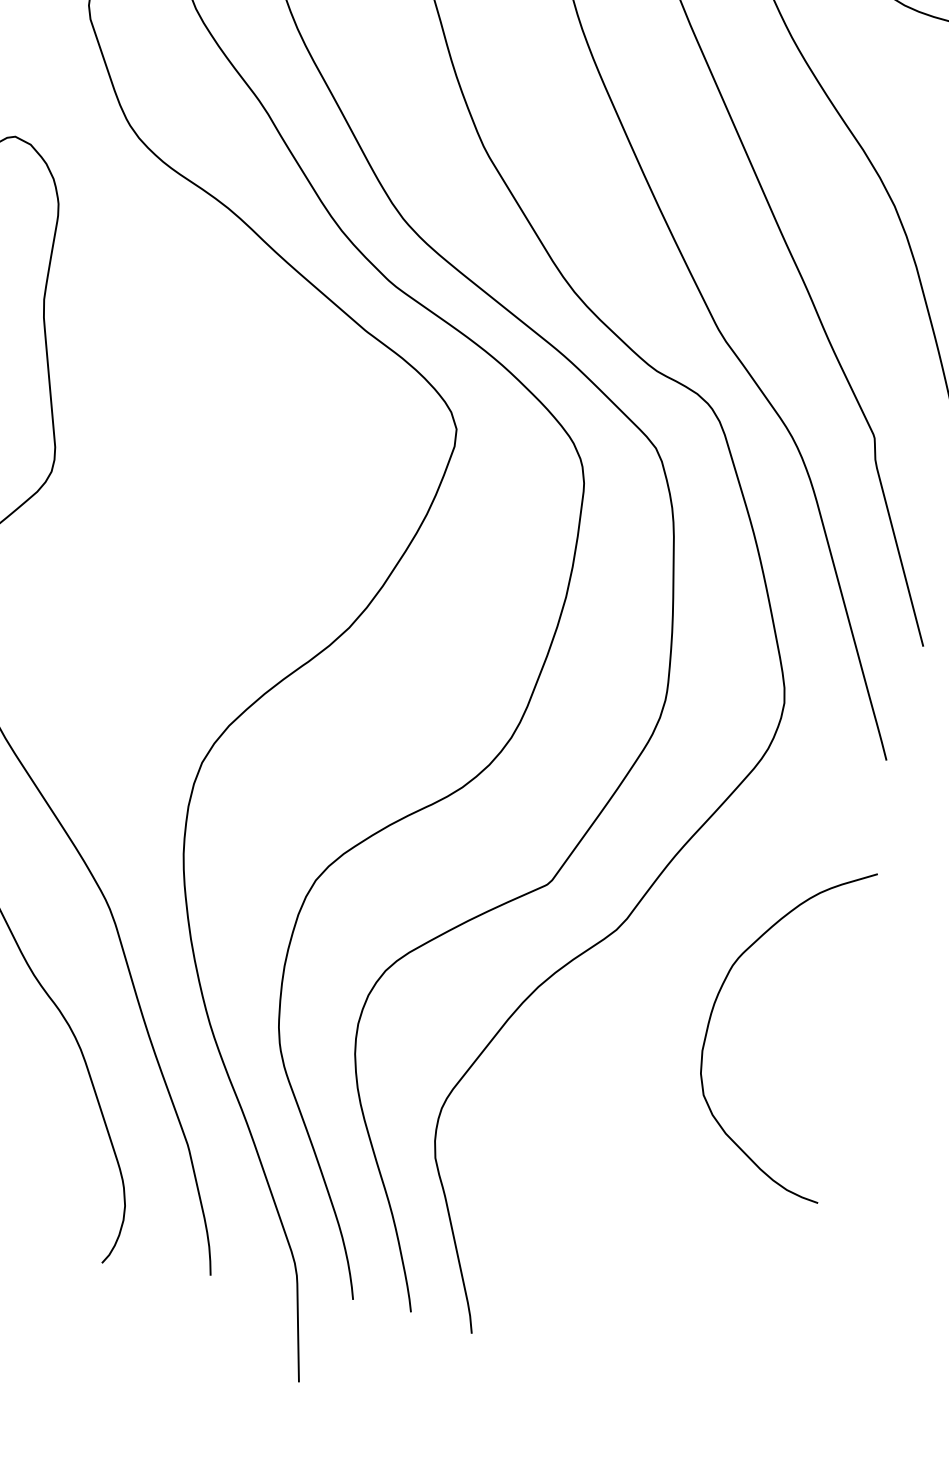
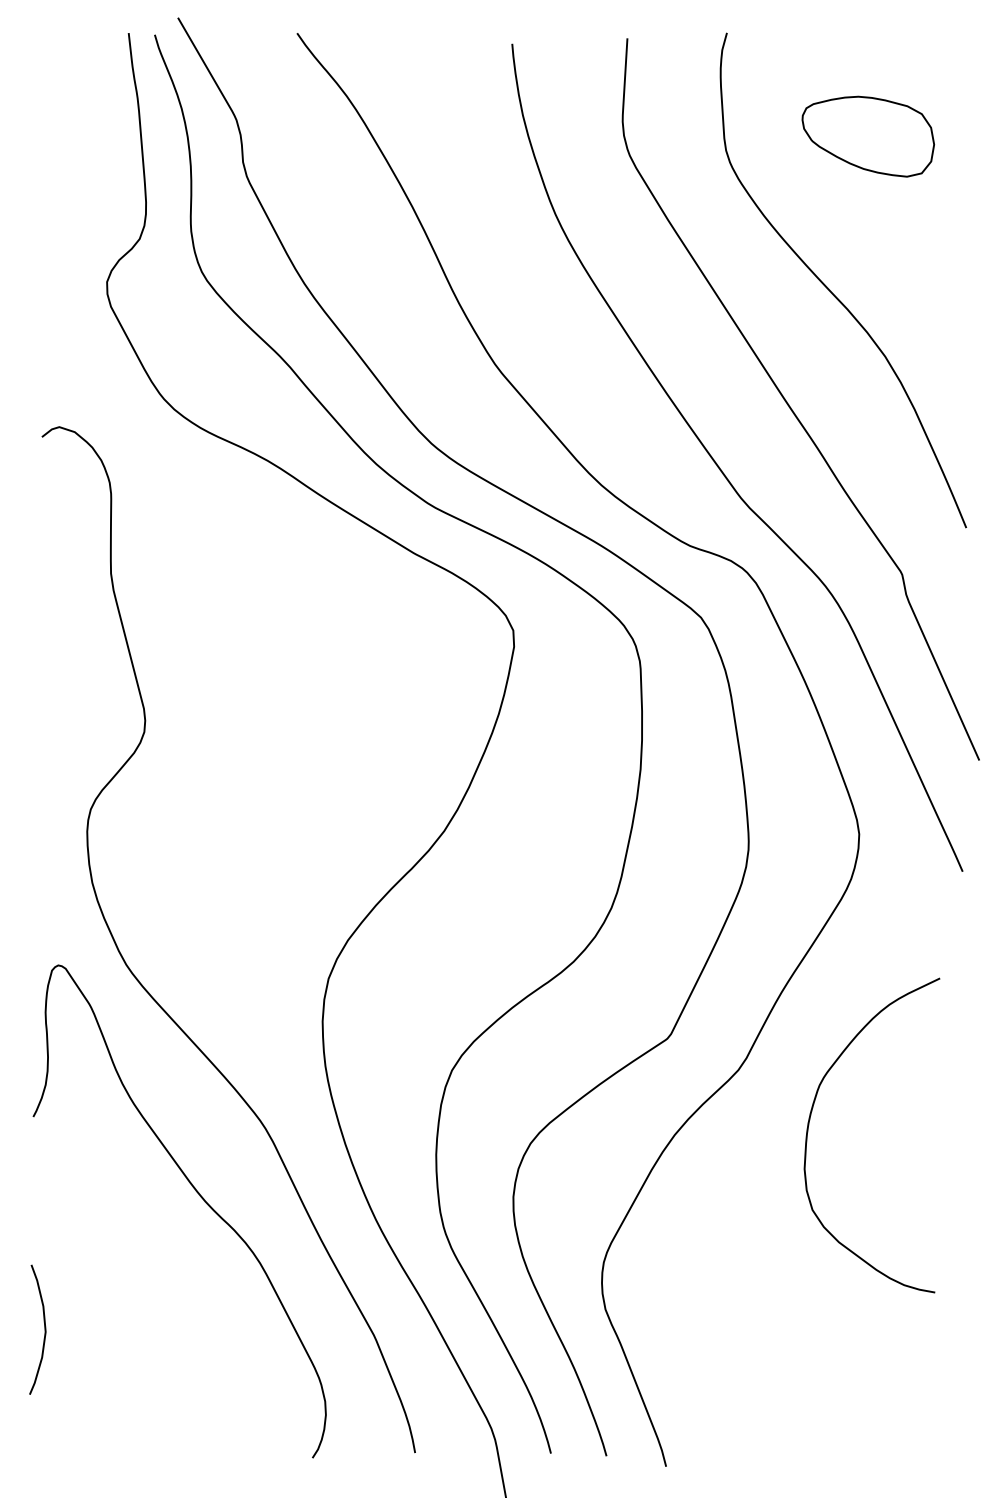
curve: (715, 1005) -> (809, 1125), moved

